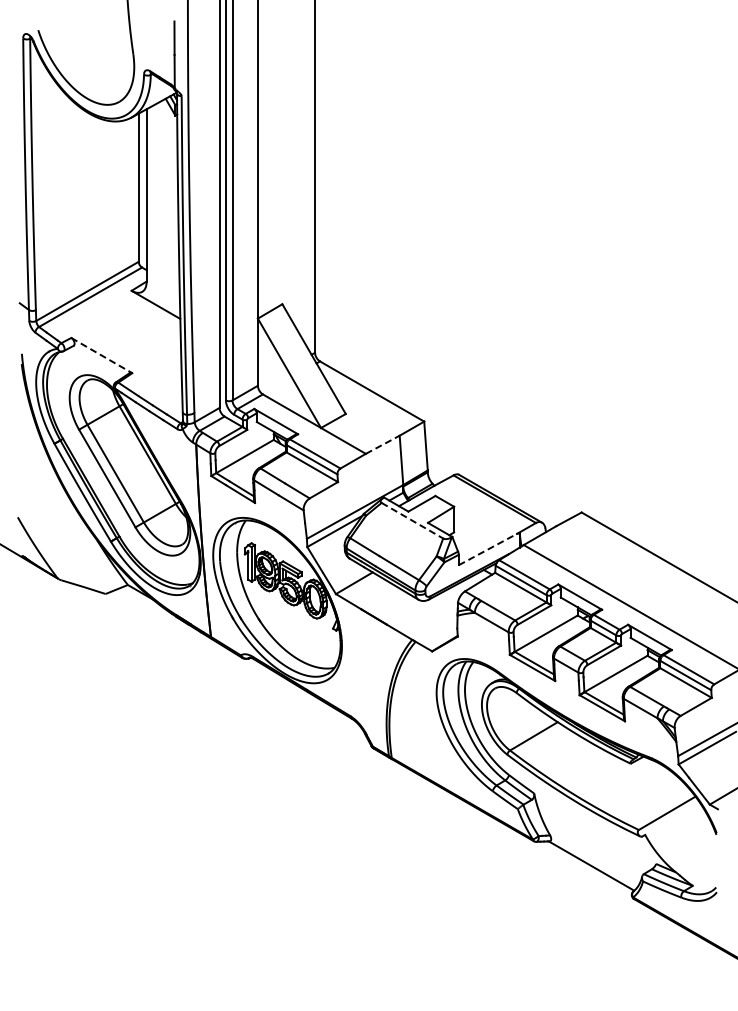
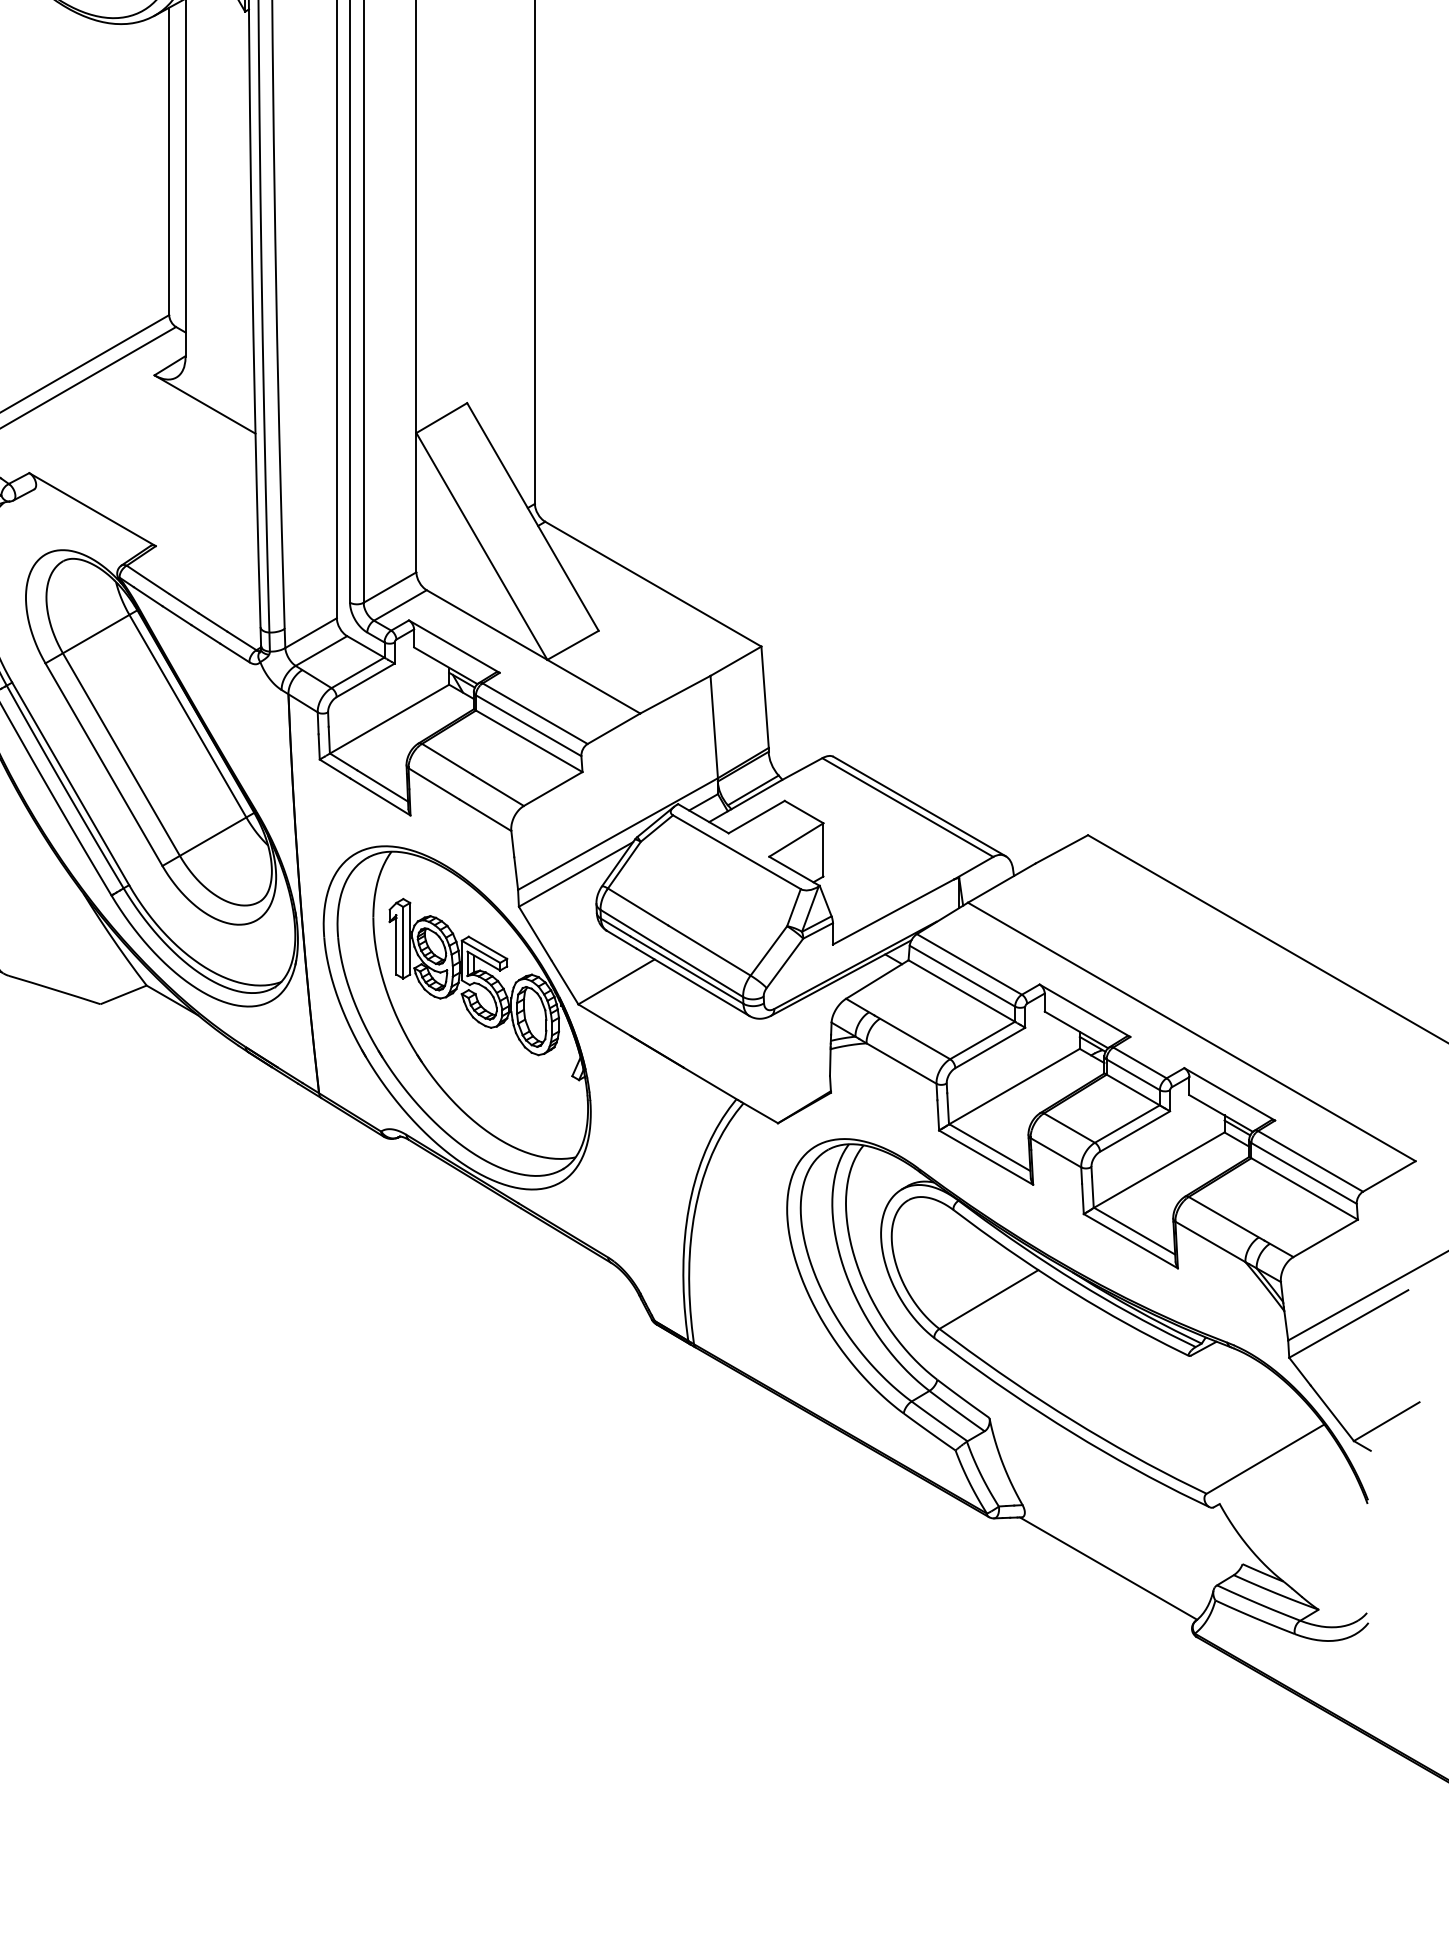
line: (102, 355) -> (94, 509), dashed -> solid
line: (383, 444) -> (676, 694), dashed -> solid
line: (412, 520) -> (737, 851), dashed -> solid
line: (488, 549) -> (894, 911), dashed -> solid

